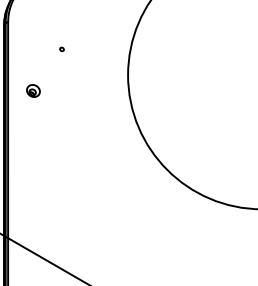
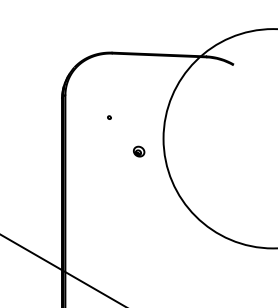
part: (33, 90) -> (139, 151), moved

